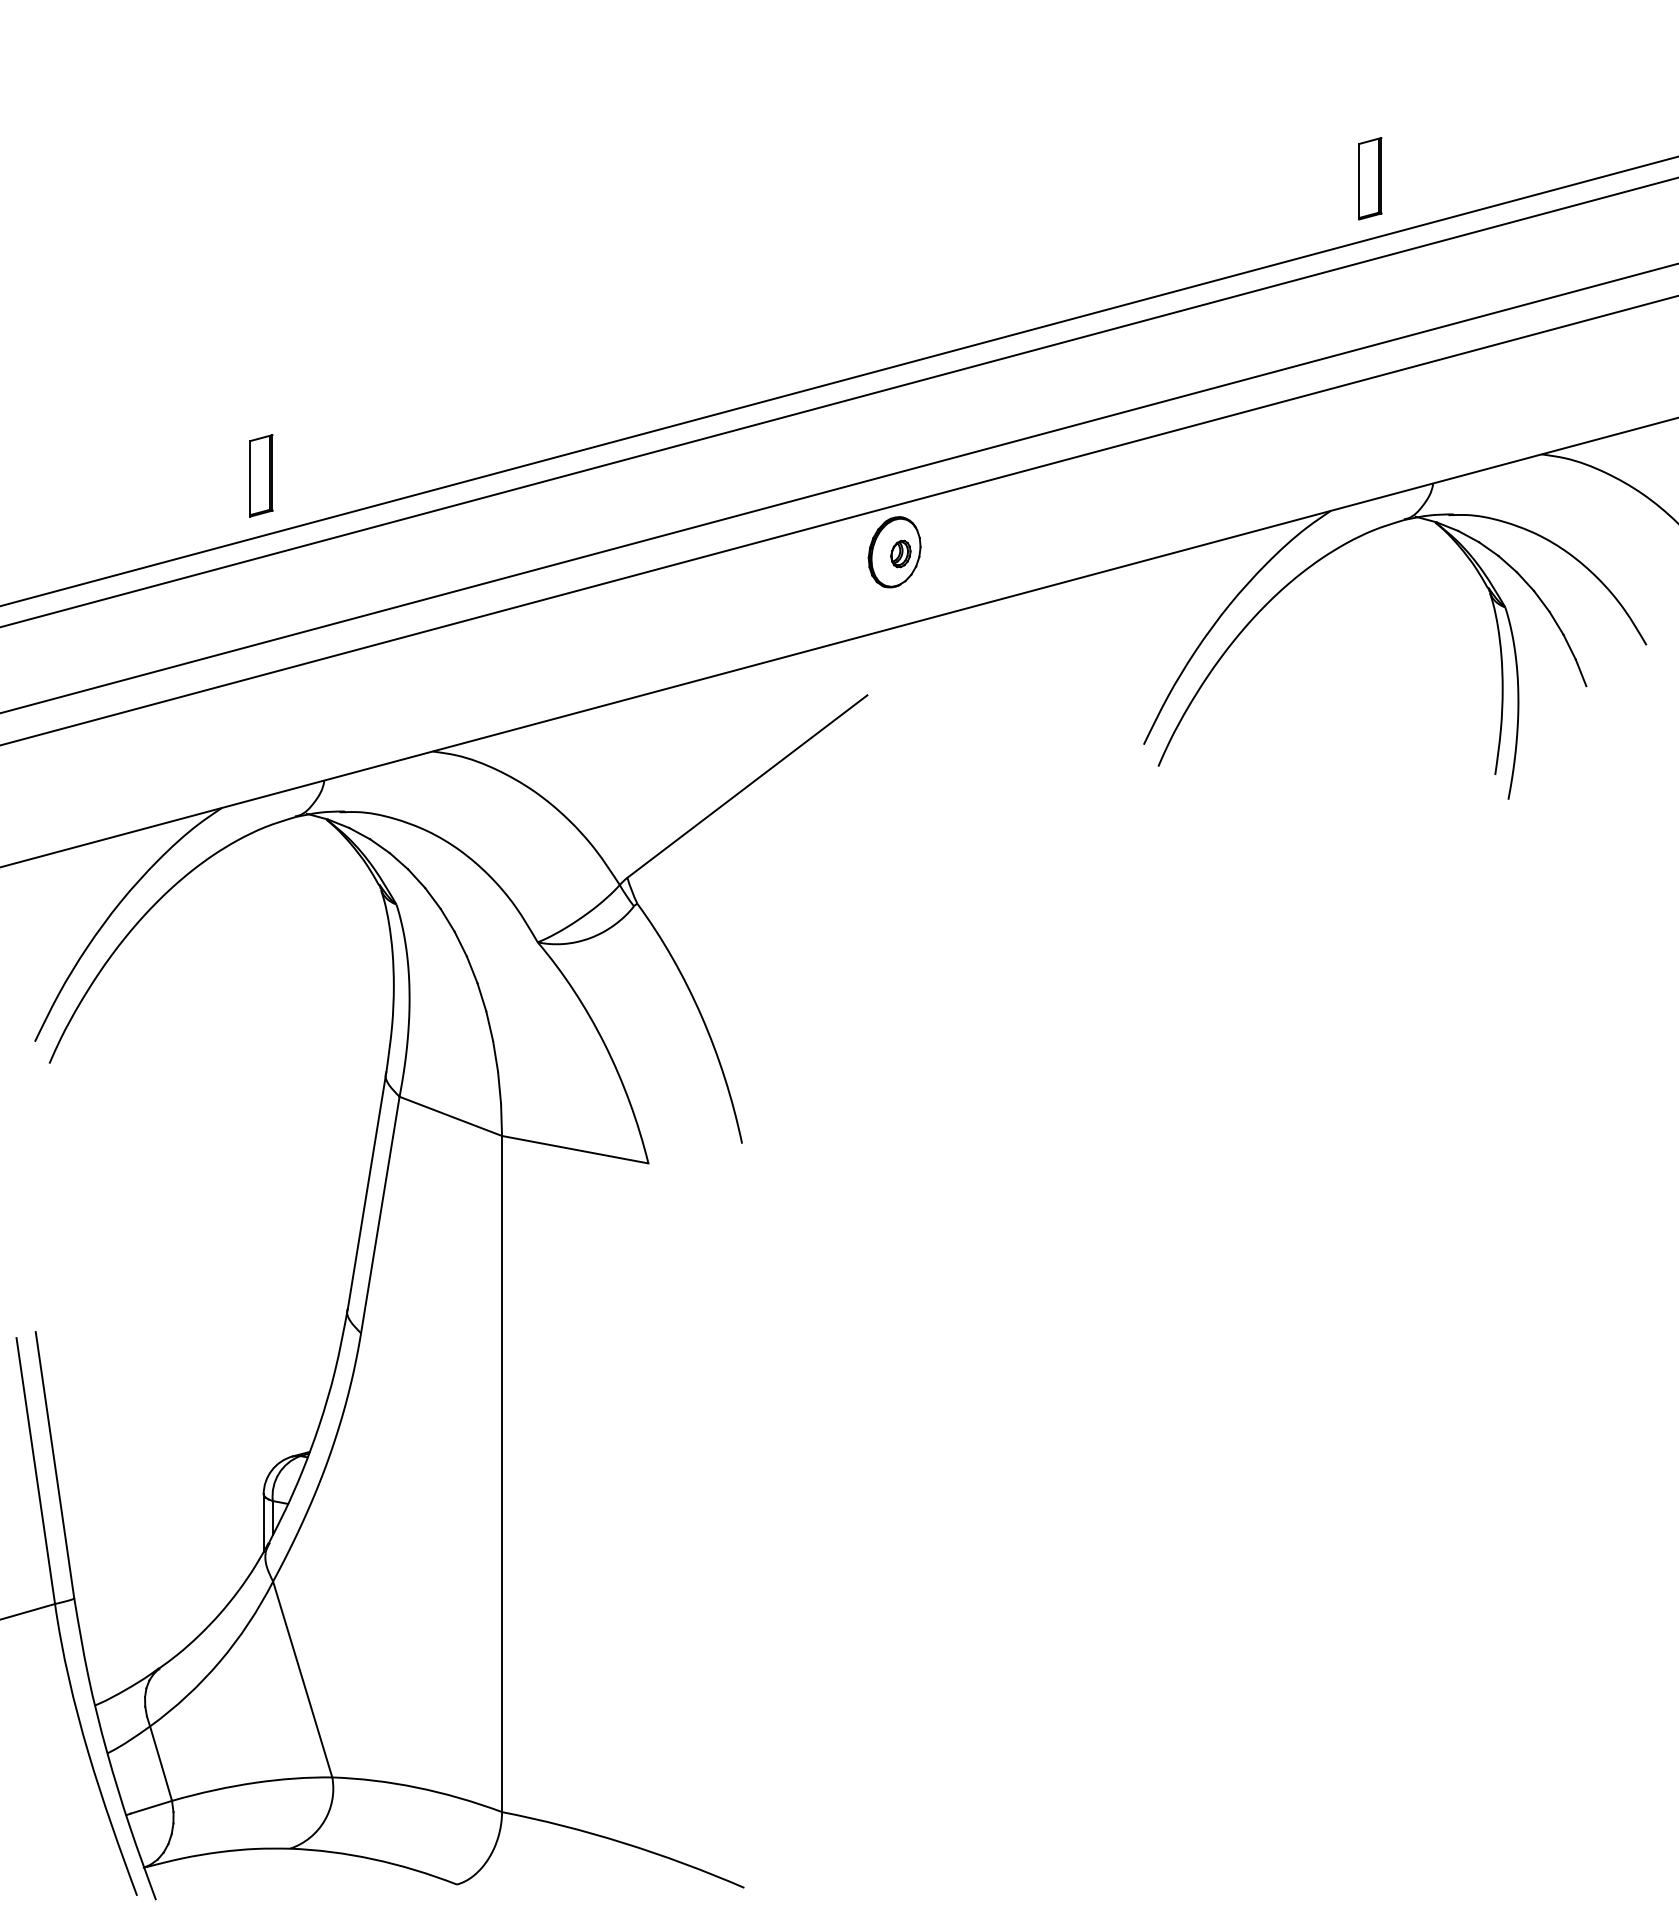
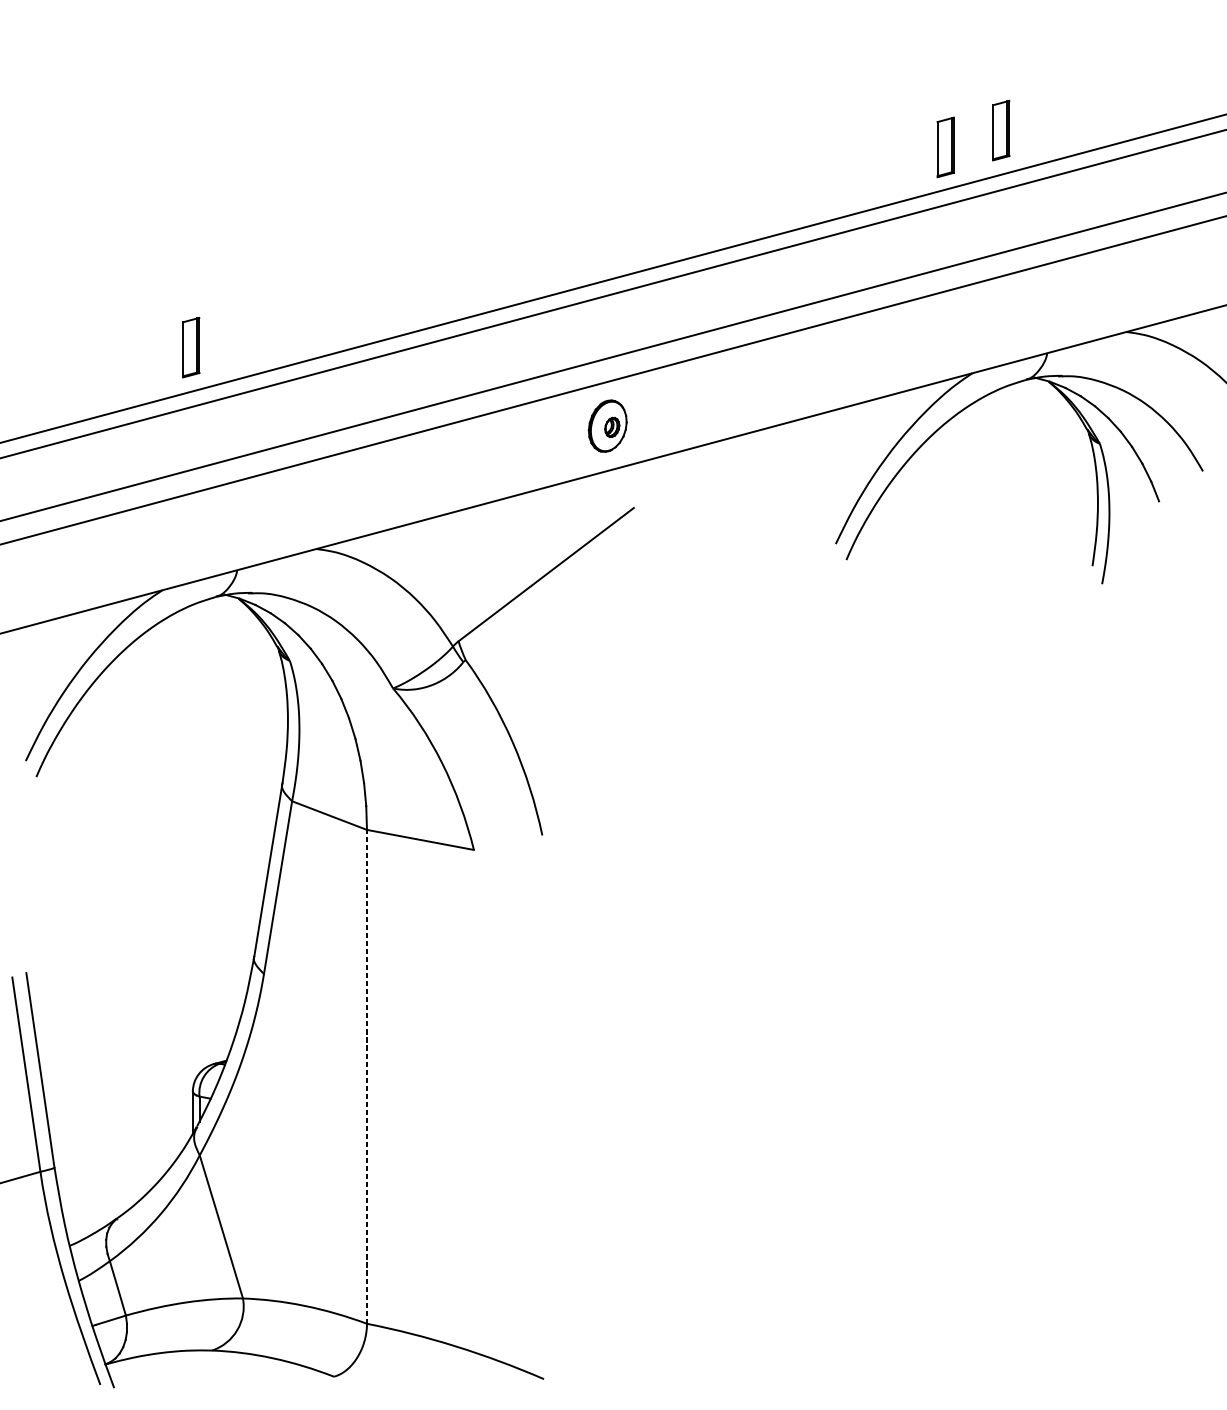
part: (1294, 201) -> (945, 147), added
part: (894, 552) -> (607, 426), moved
line: (502, 1473) -> (367, 1076), solid -> dashed

